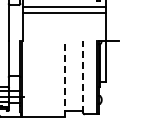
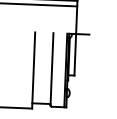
line: (83, 76) -> (52, 69), dashed -> solid
line: (64, 78) -> (33, 70), dashed -> solid

